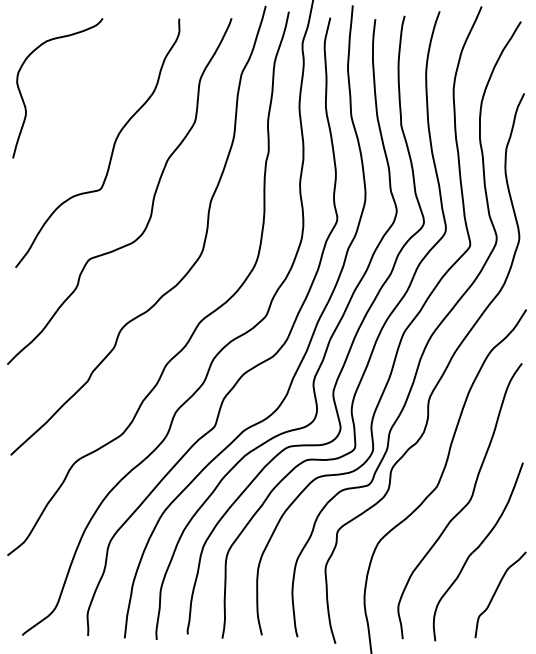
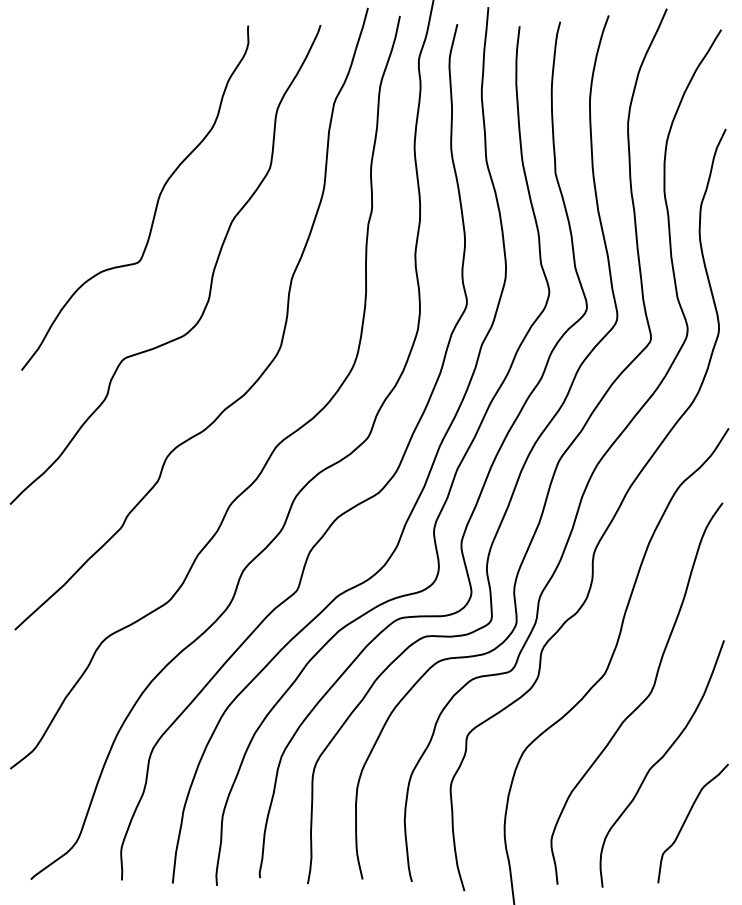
curve: (23, 98) -> (32, 136), removed

